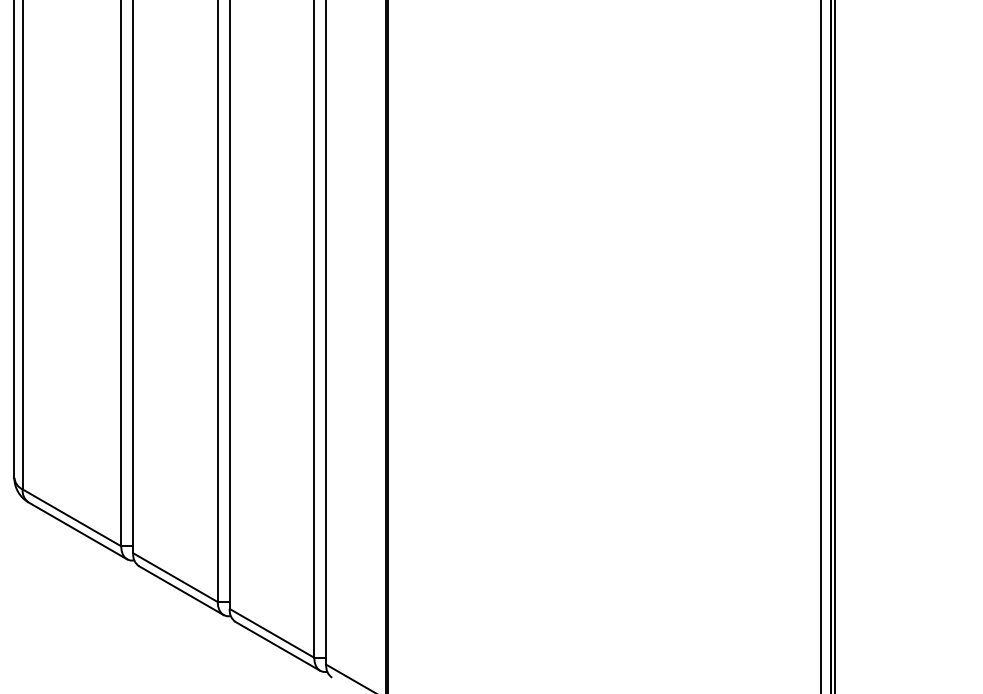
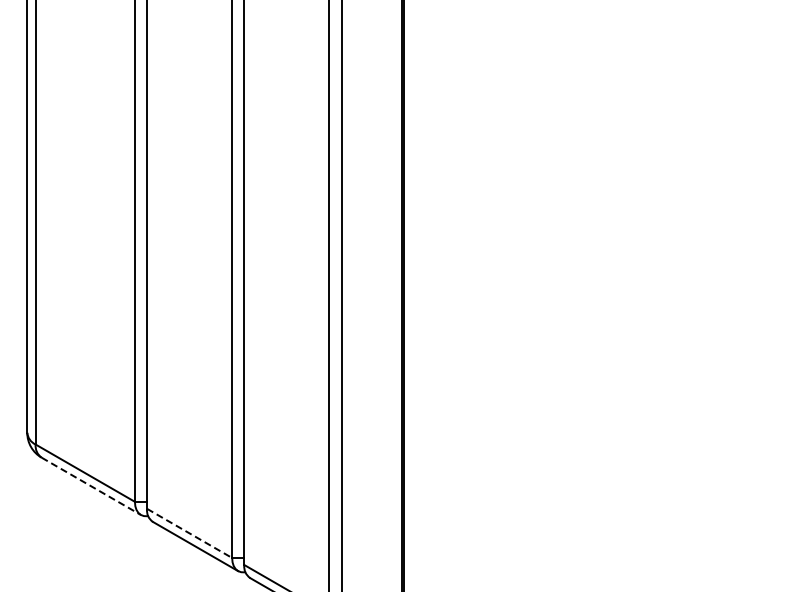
line: (77, 530) -> (90, 485), solid -> dashed
line: (175, 577) -> (189, 533), solid -> dashed

